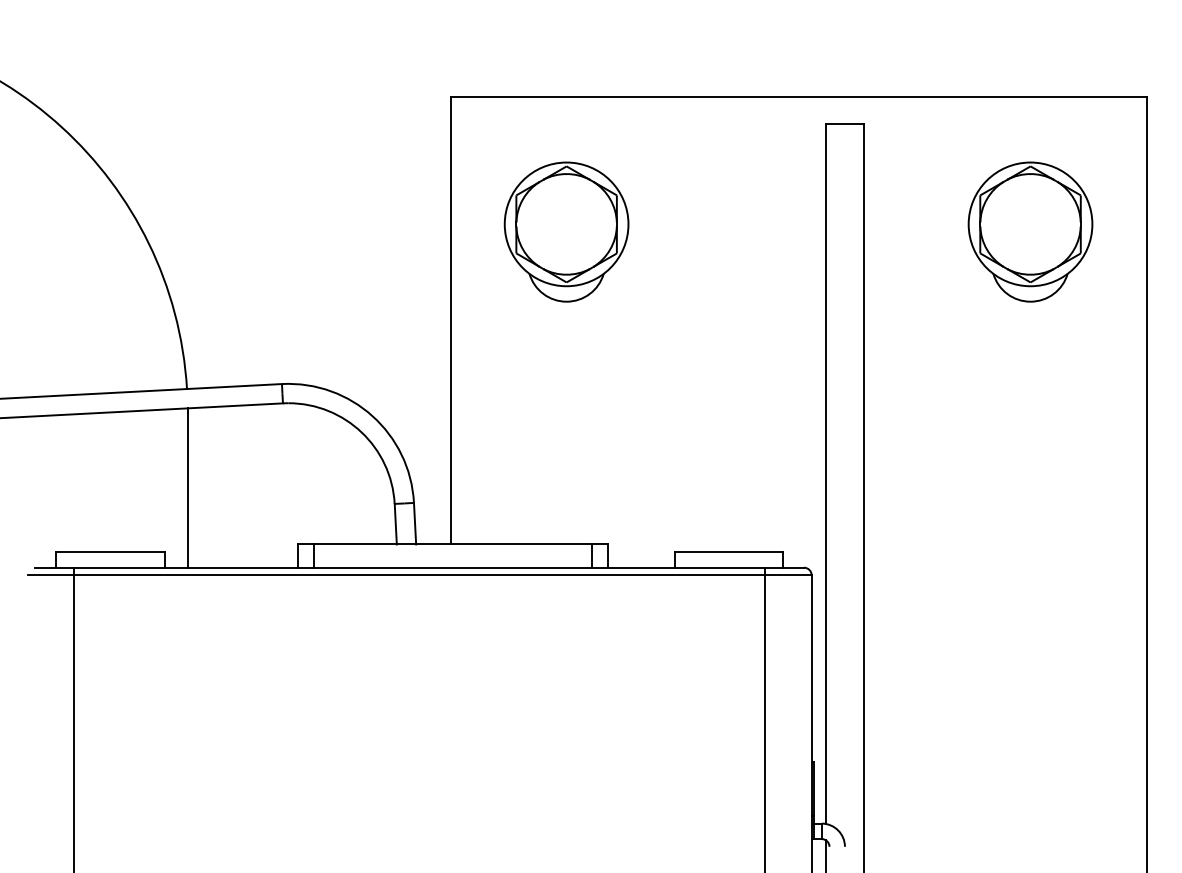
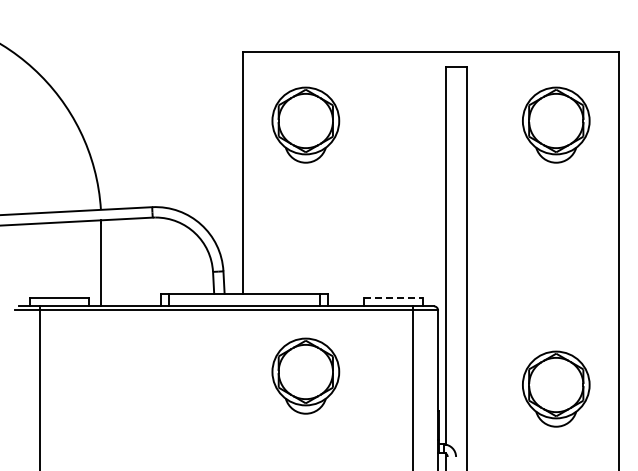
line: (729, 551) -> (393, 297), solid -> dashed
part: (565, 695) -> (305, 375), added
part: (1030, 719) -> (556, 388), added

